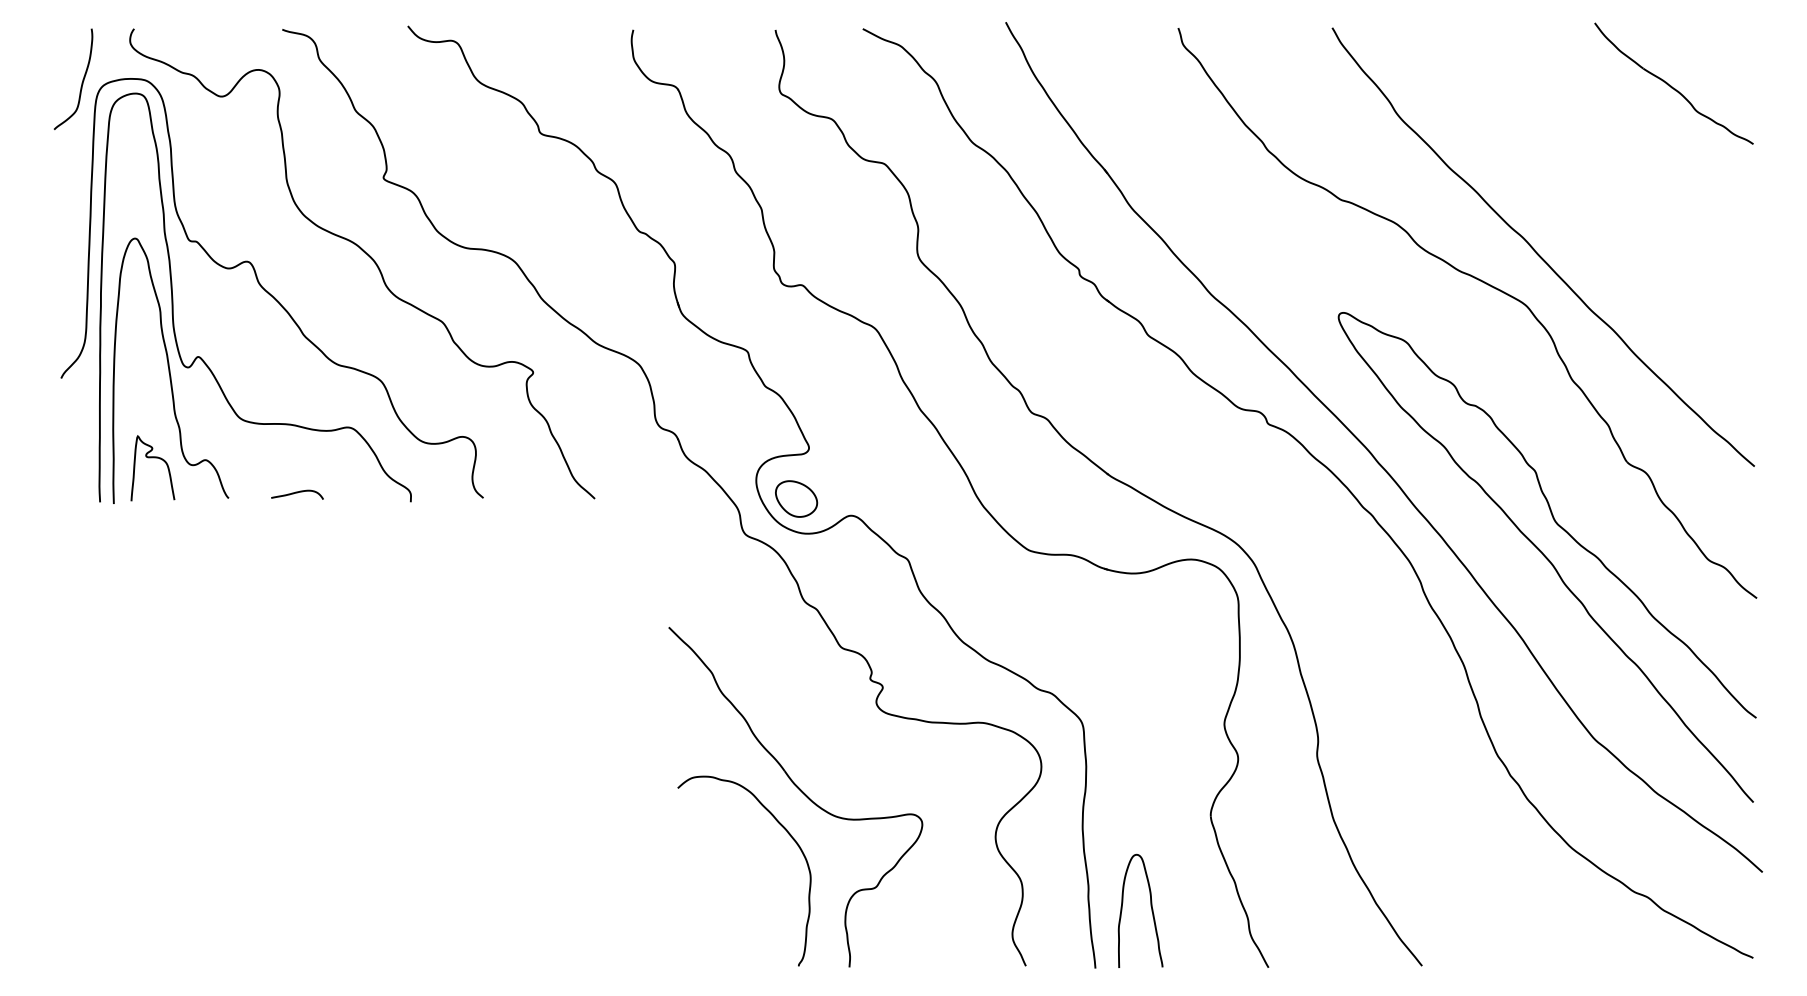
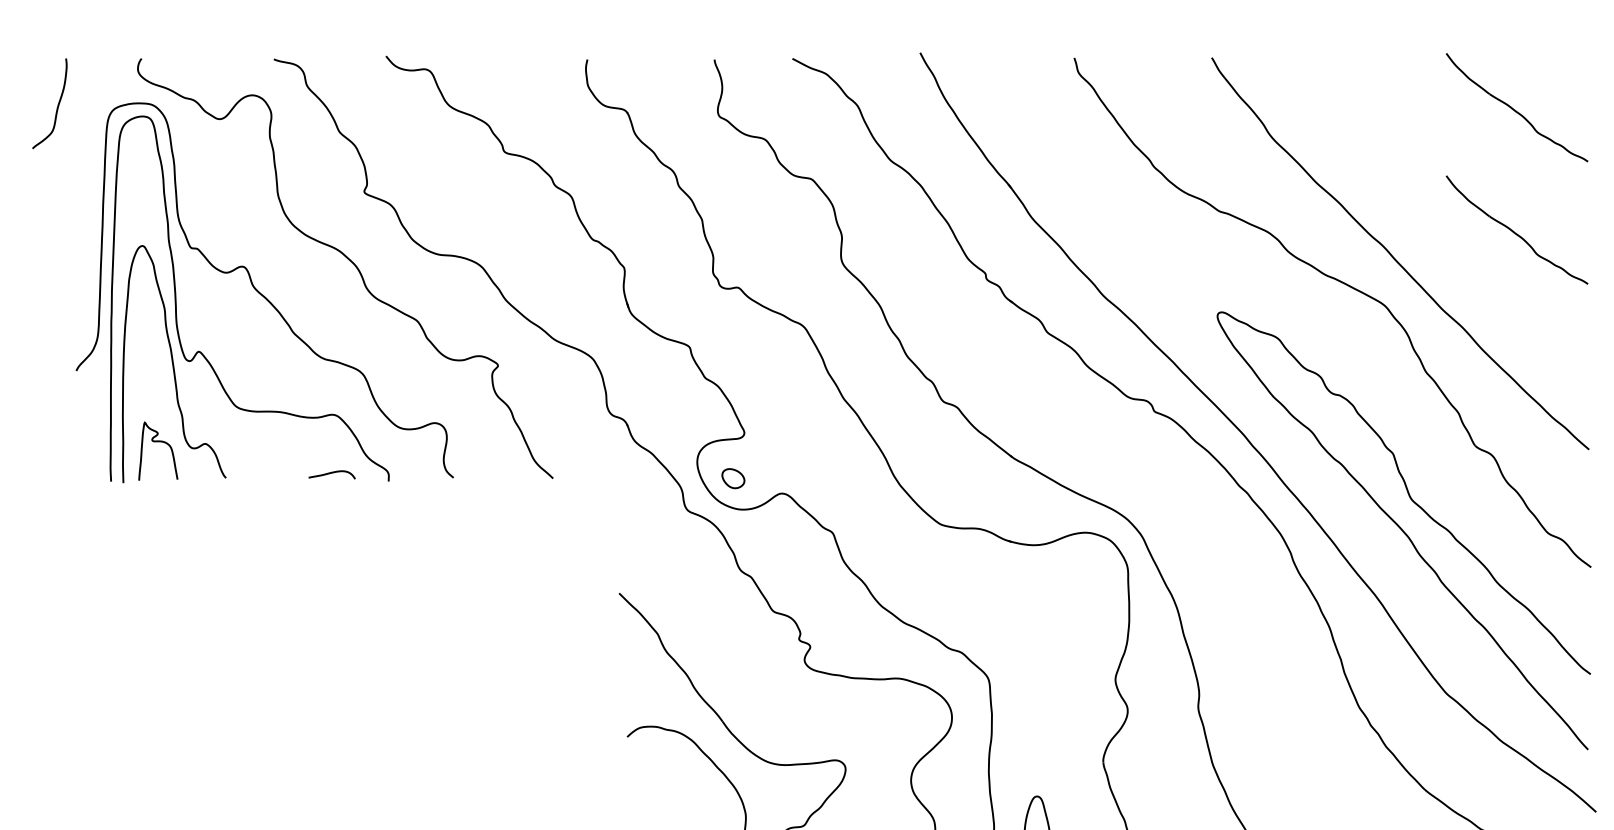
curve: (81, 82) -> (56, 106), moved
part: (1673, 220) -> (1516, 229), added
curve: (297, 493) -> (332, 473), moved
part: (796, 498) -> (733, 478), size x0.6

